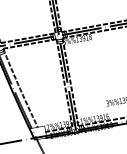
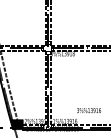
fill: (37, 133) -> (16, 124), added

